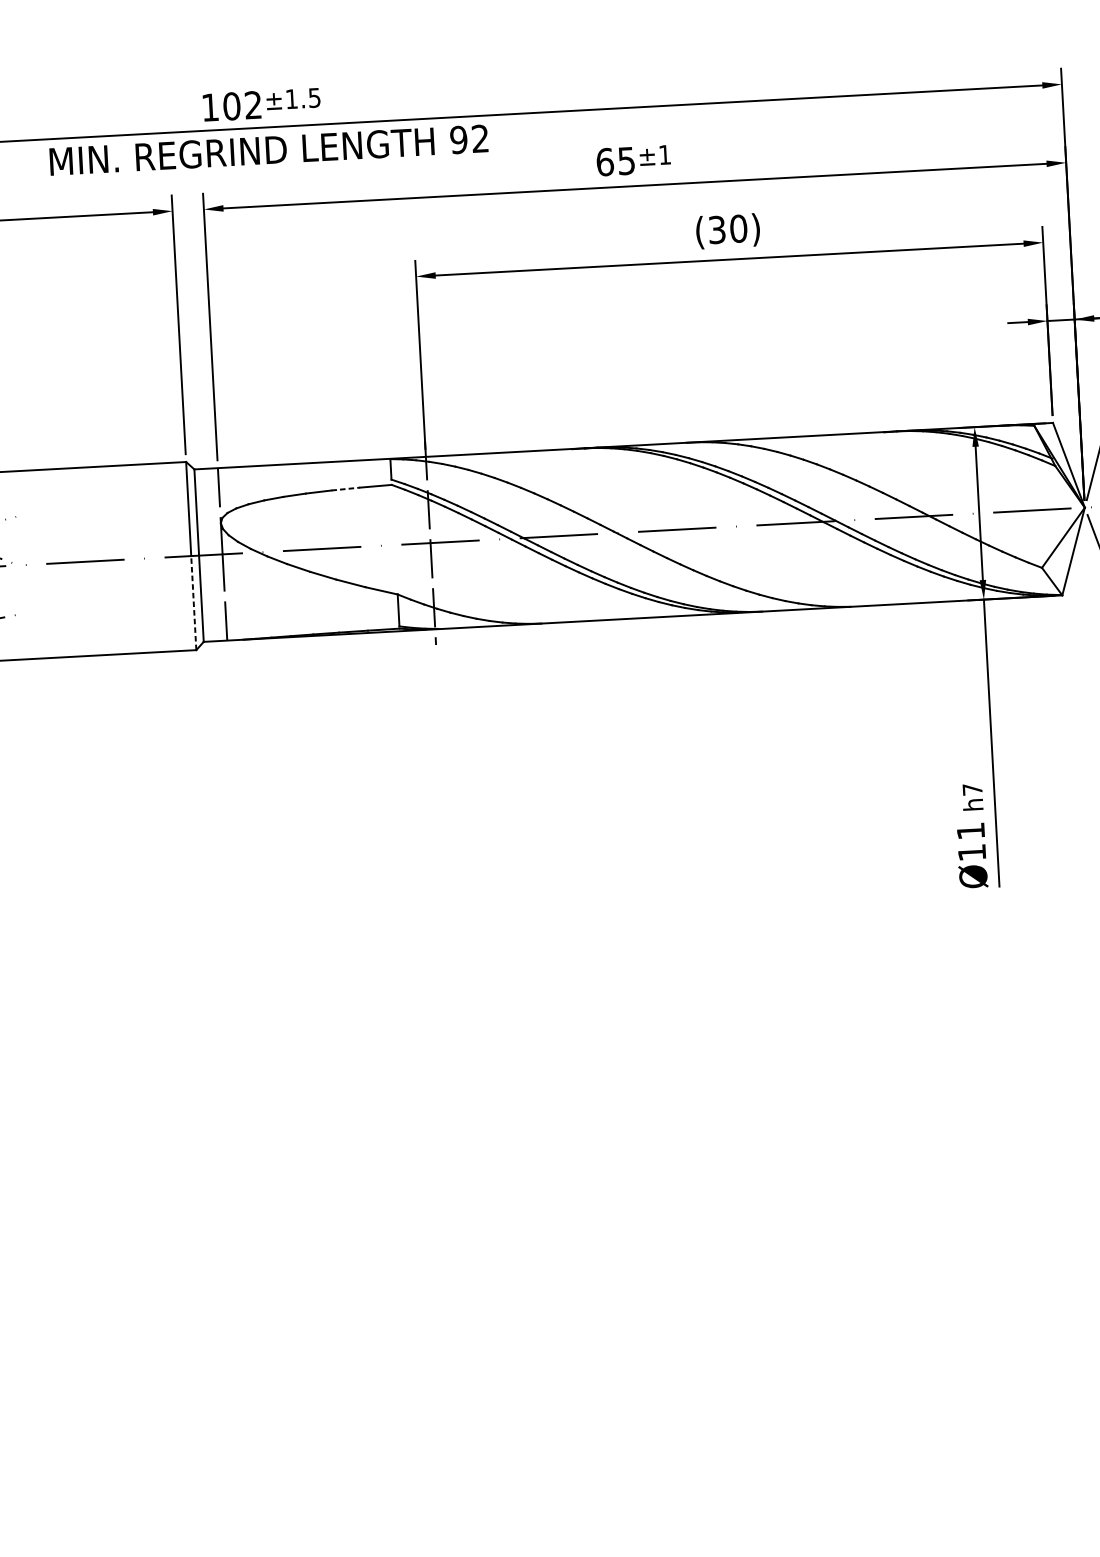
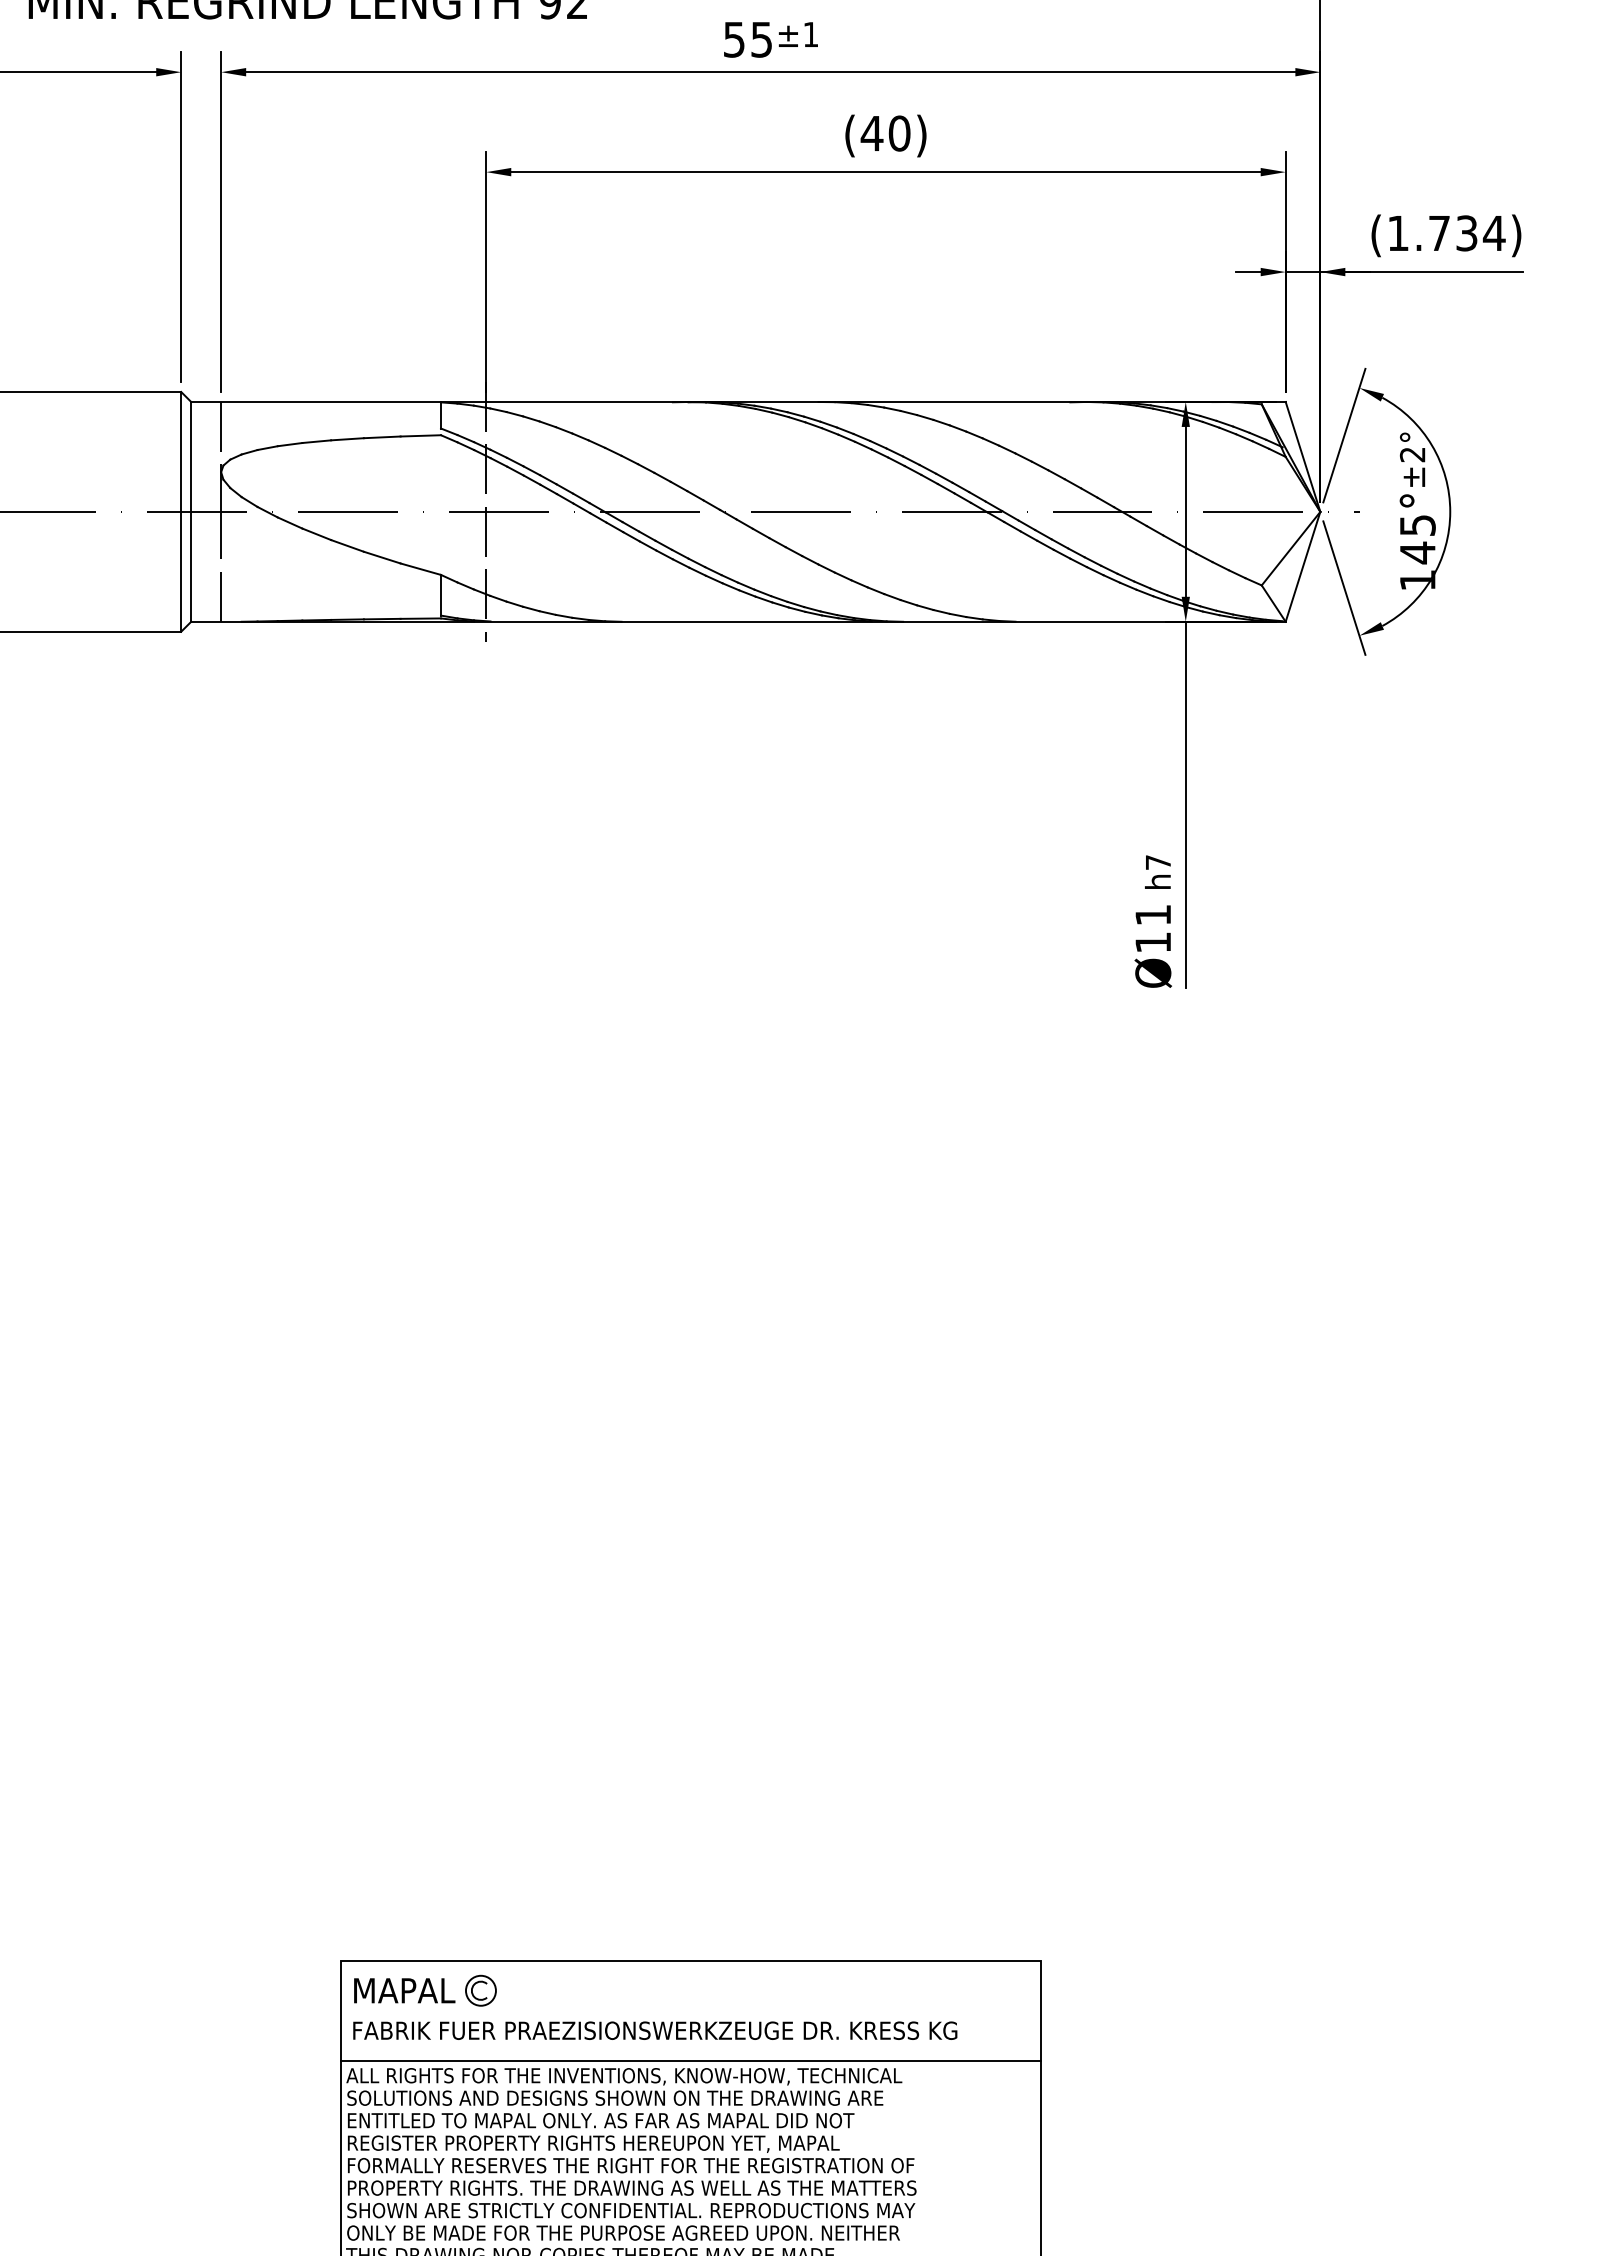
text: (605, 162) -> (734, 39), 65 -> 55
text: (716, 229) -> (871, 133), (30) -> (40)
line: (345, 489) -> (382, 437), dashed -> solid
line: (194, 602) -> (181, 571), dashed -> solid

